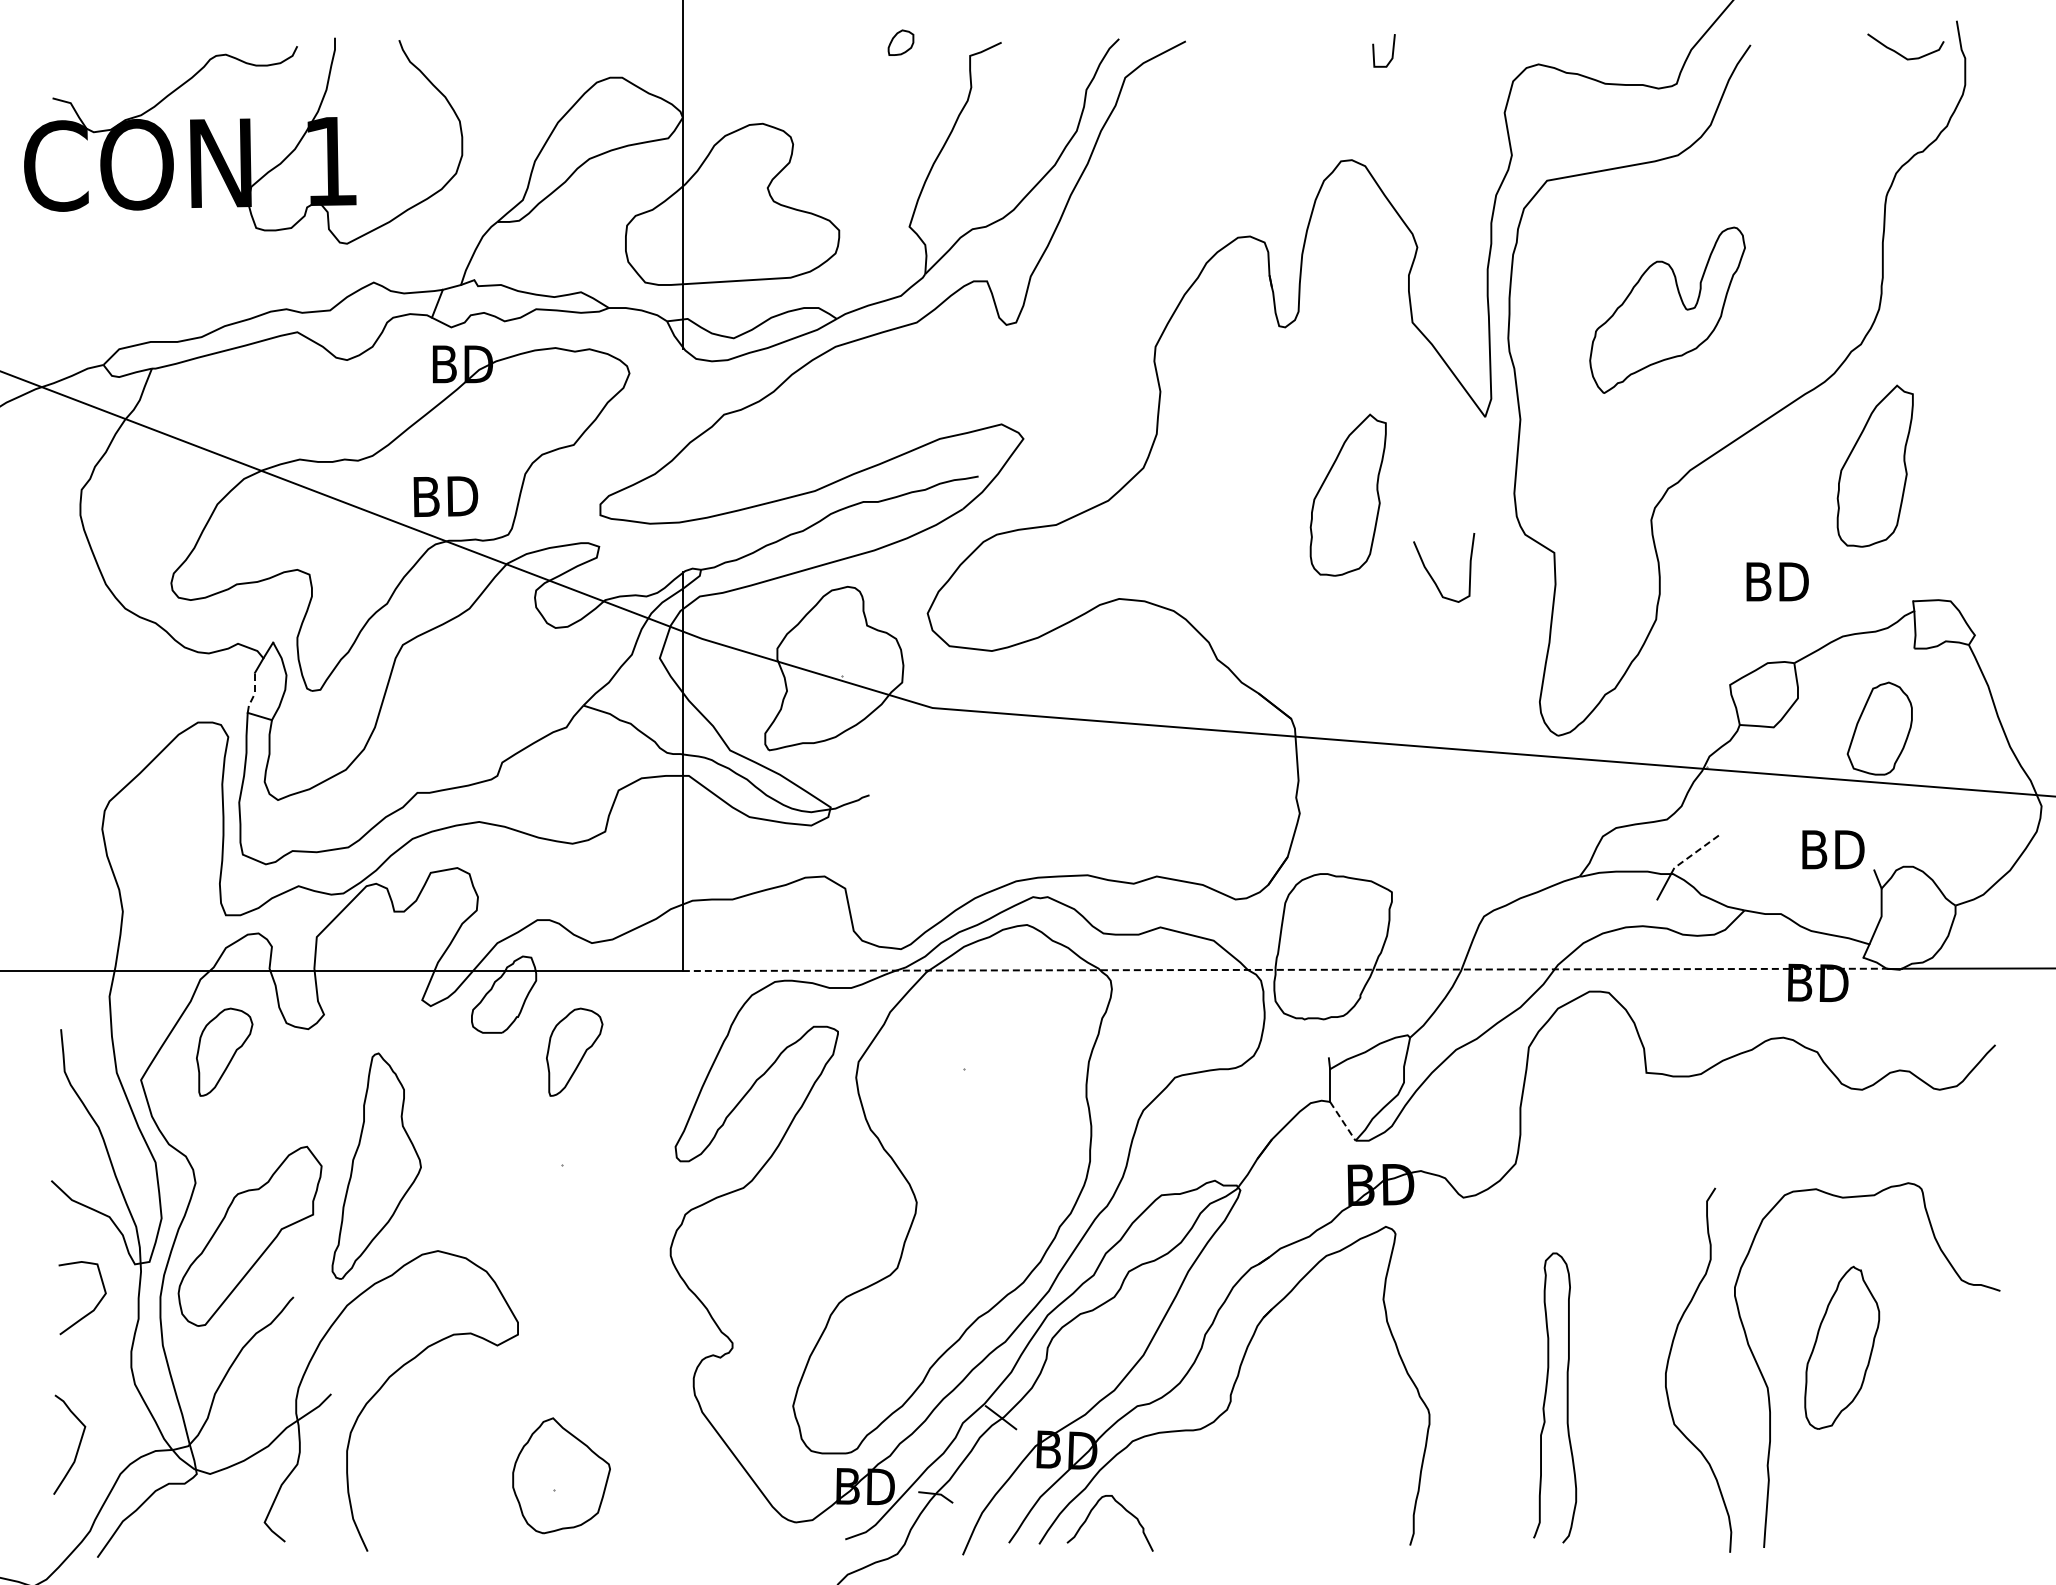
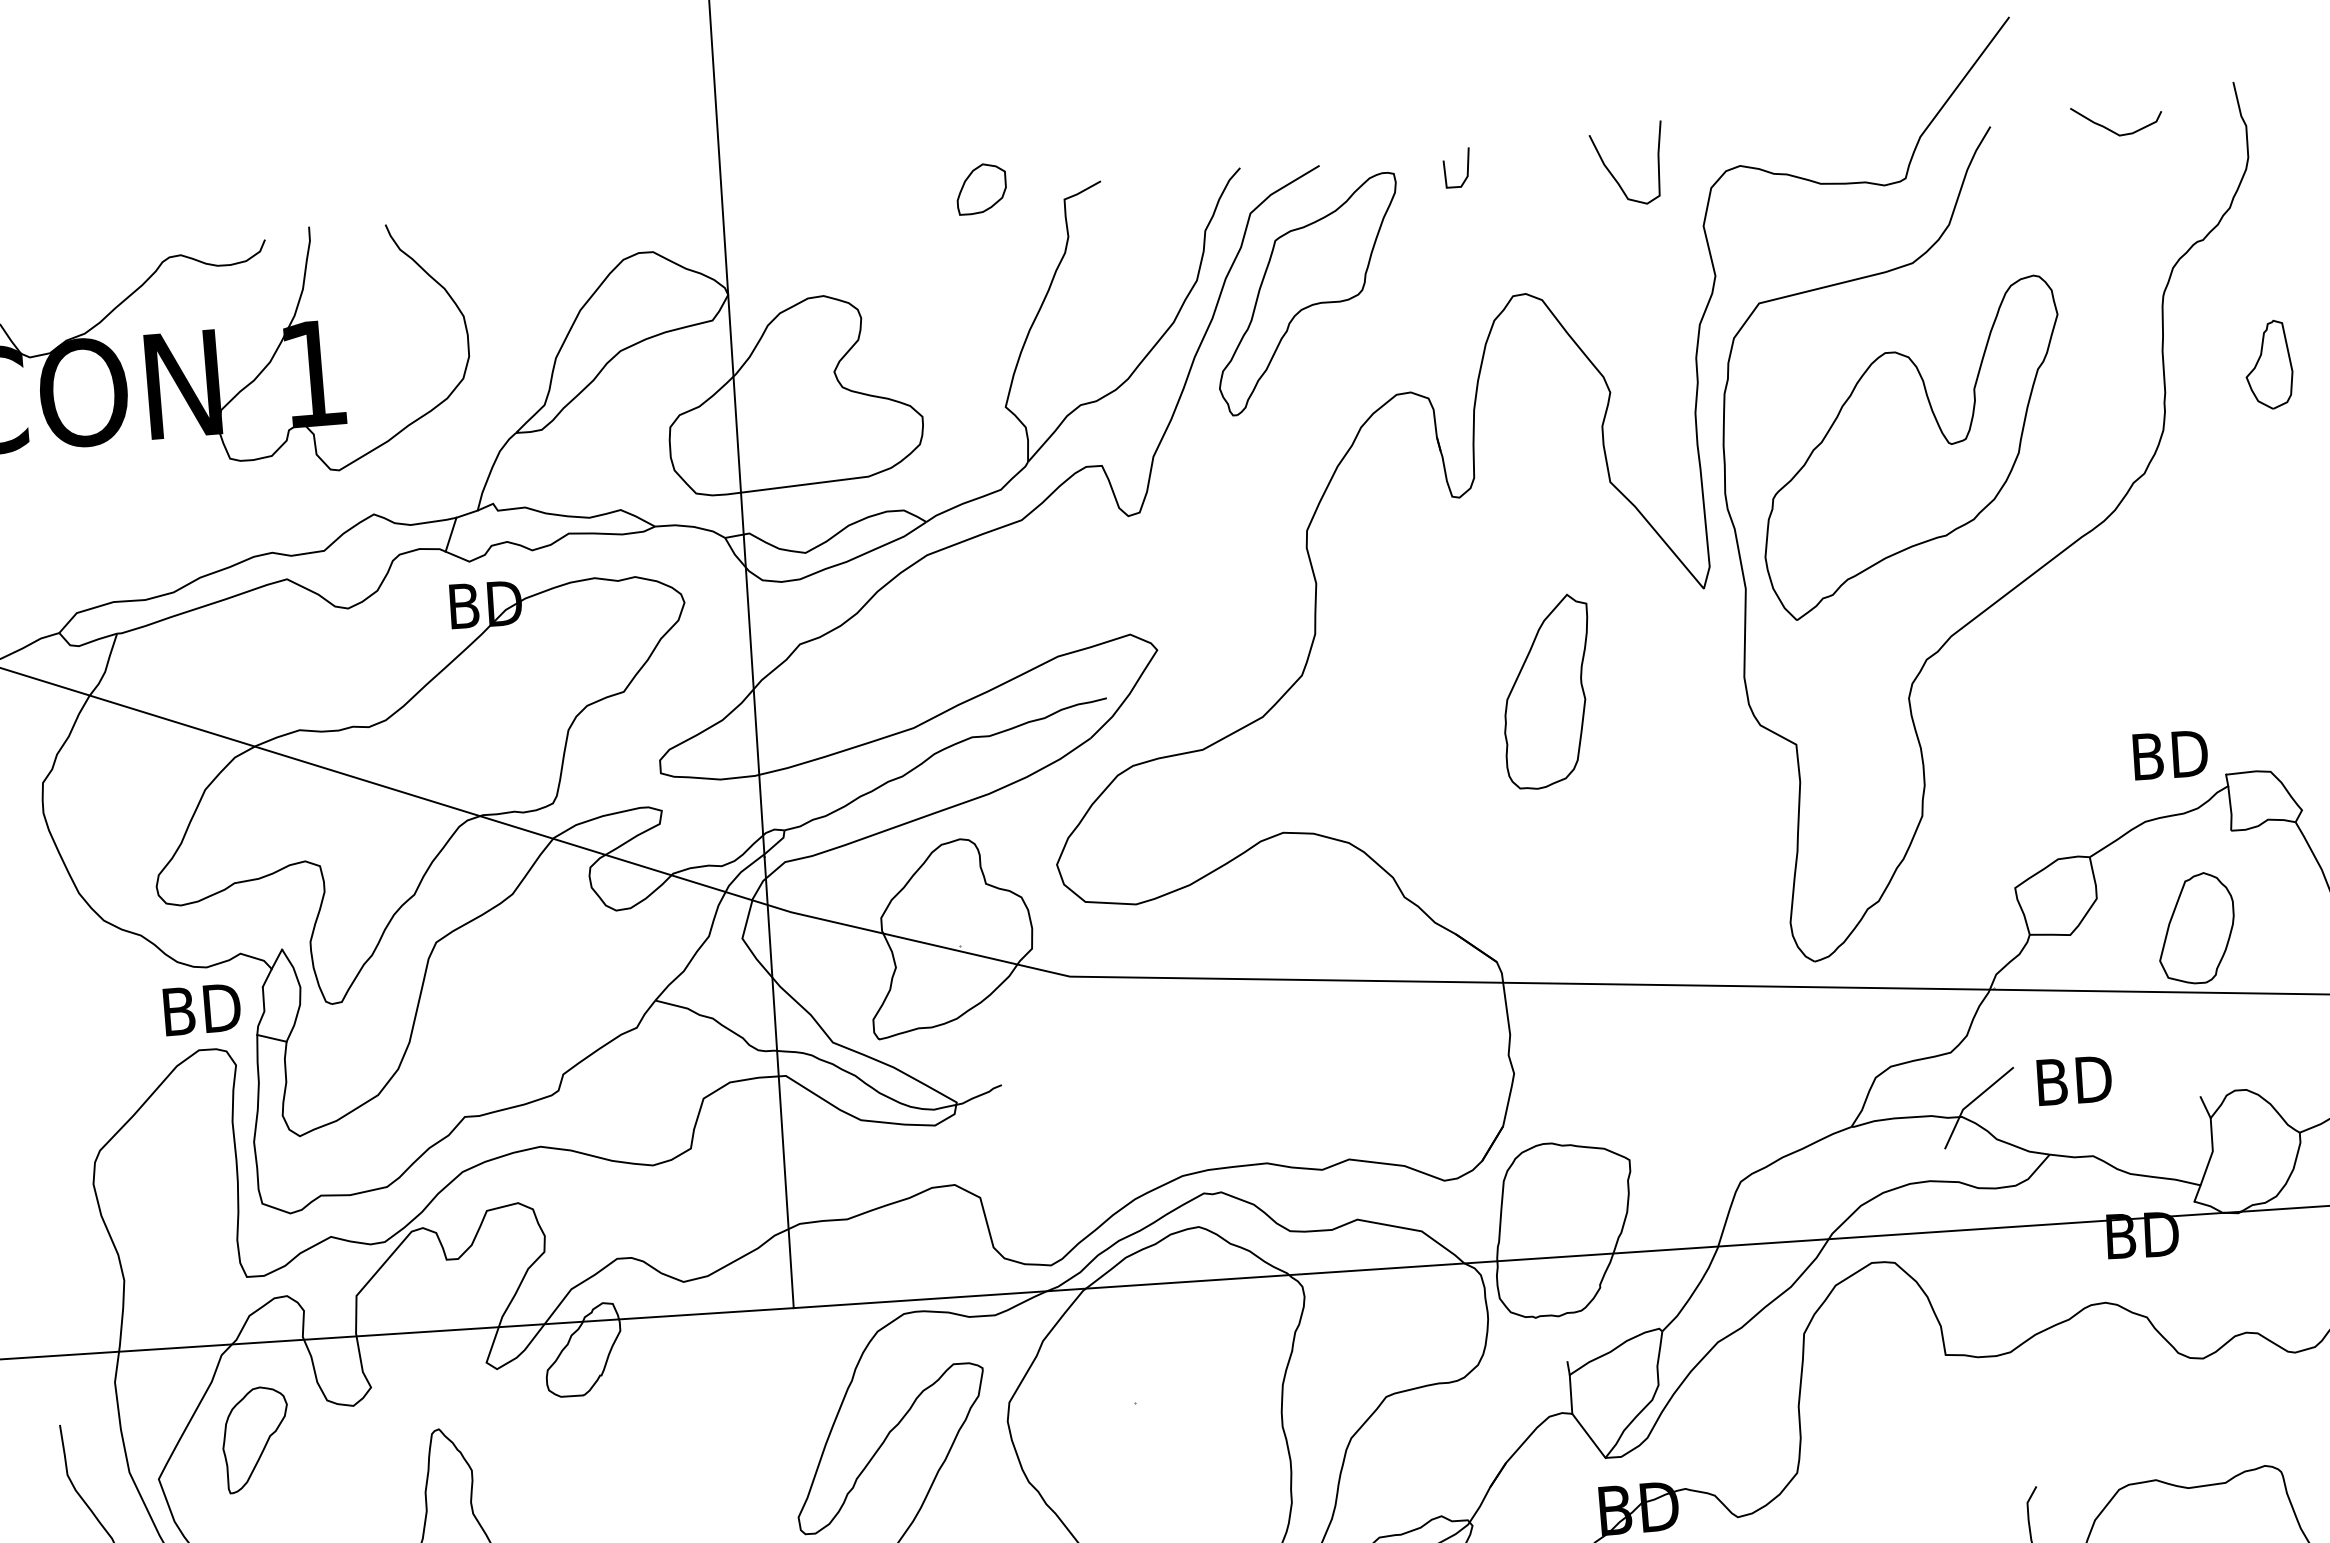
part: (900, 42) -> (980, 188), size x1.67
line: (1374, 50) -> (1445, 168), moved
curve: (1900, 53) -> (2110, 128), moved
part: (1169, 148) -> (1308, 294), added
part: (1971, 259) -> (2269, 364), added
part: (1667, 310) -> (1912, 448), size x1.67
line: (682, 460) -> (754, 701), added
part: (1874, 465) -> (2169, 616), removed
text: (445, 496) -> (201, 1009), moved
curve: (1431, 575) -> (1613, 174), moved
text: (1777, 581) -> (2170, 754), moved
line: (255, 693) -> (265, 1011), dashed -> solid
text: (1833, 849) -> (2074, 1080), moved
line: (1693, 853) -> (1984, 1090), dashed -> solid
line: (1285, 969) -> (1509, 1260), dashed -> solid
part: (574, 1051) -> (671, 1411), removed
line: (1343, 1121) -> (1589, 1436), dashed -> solid

